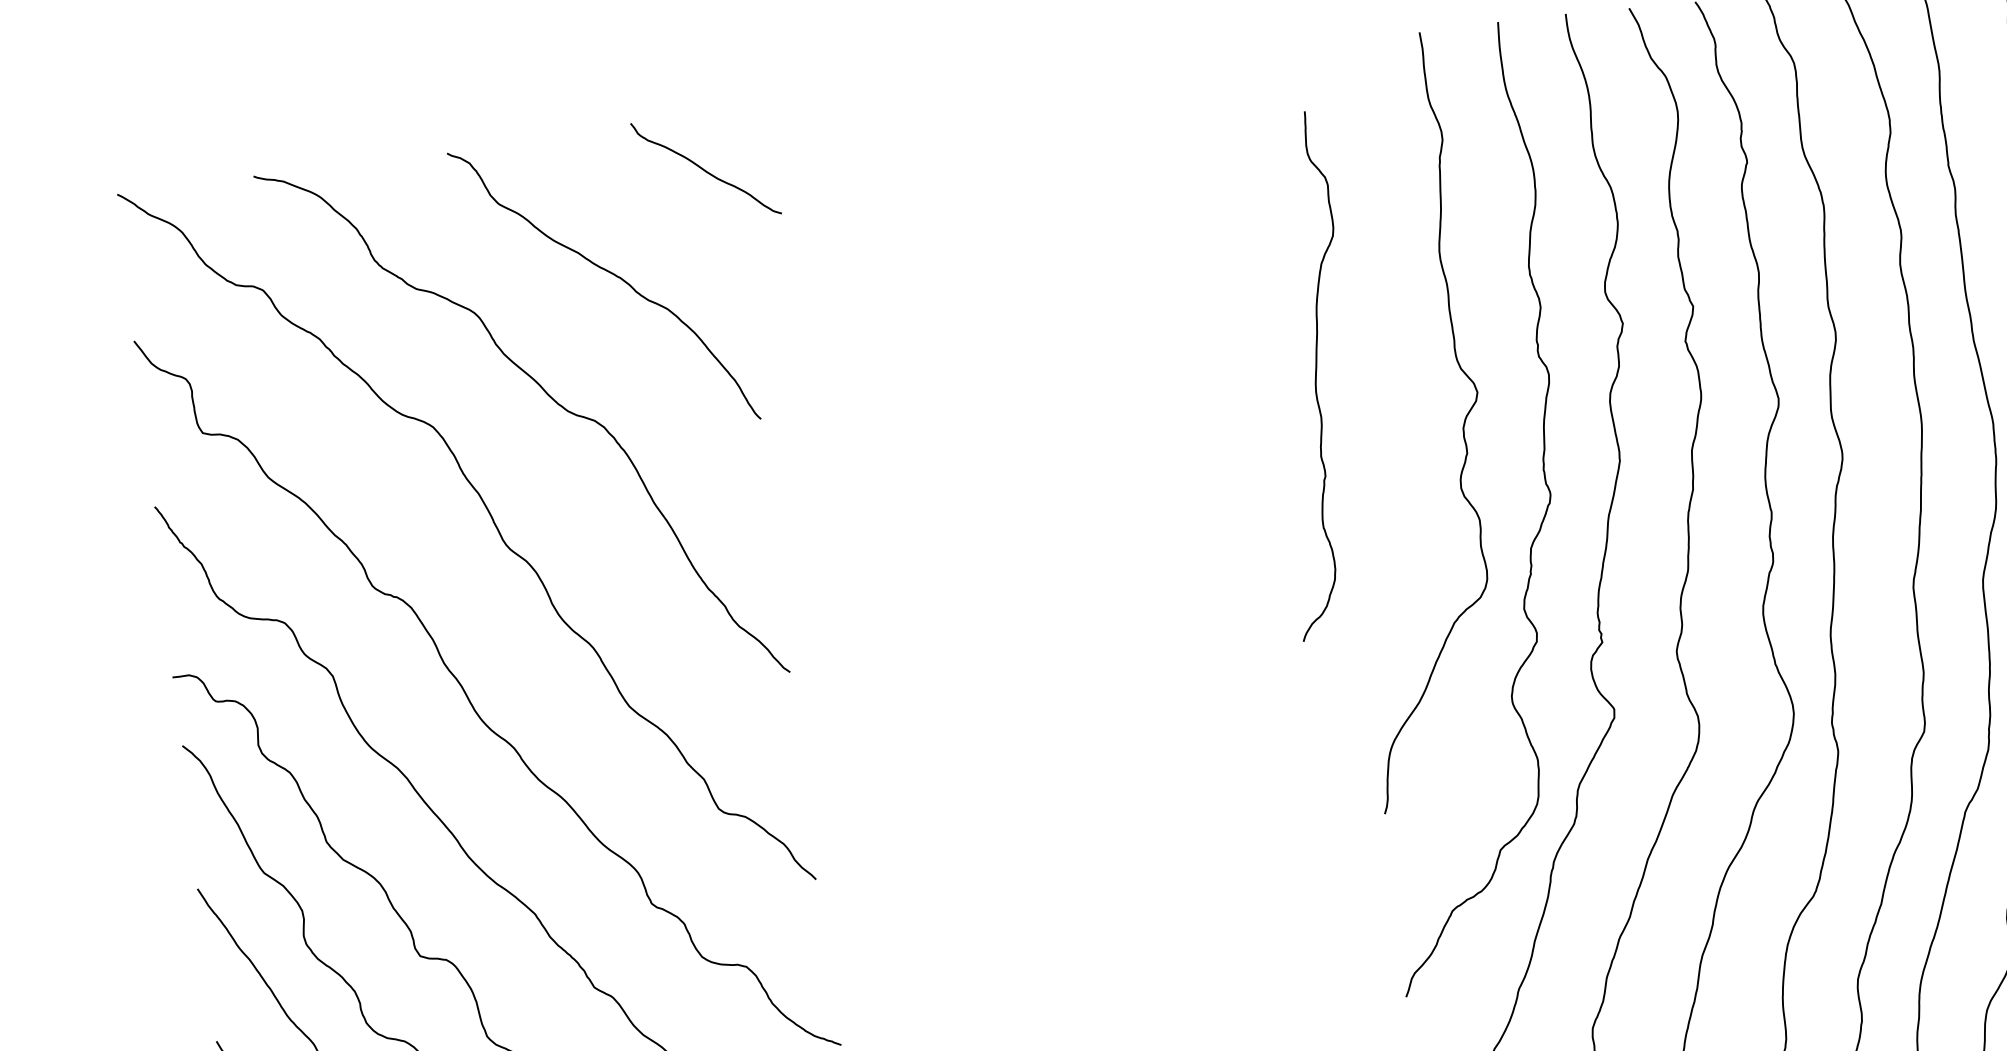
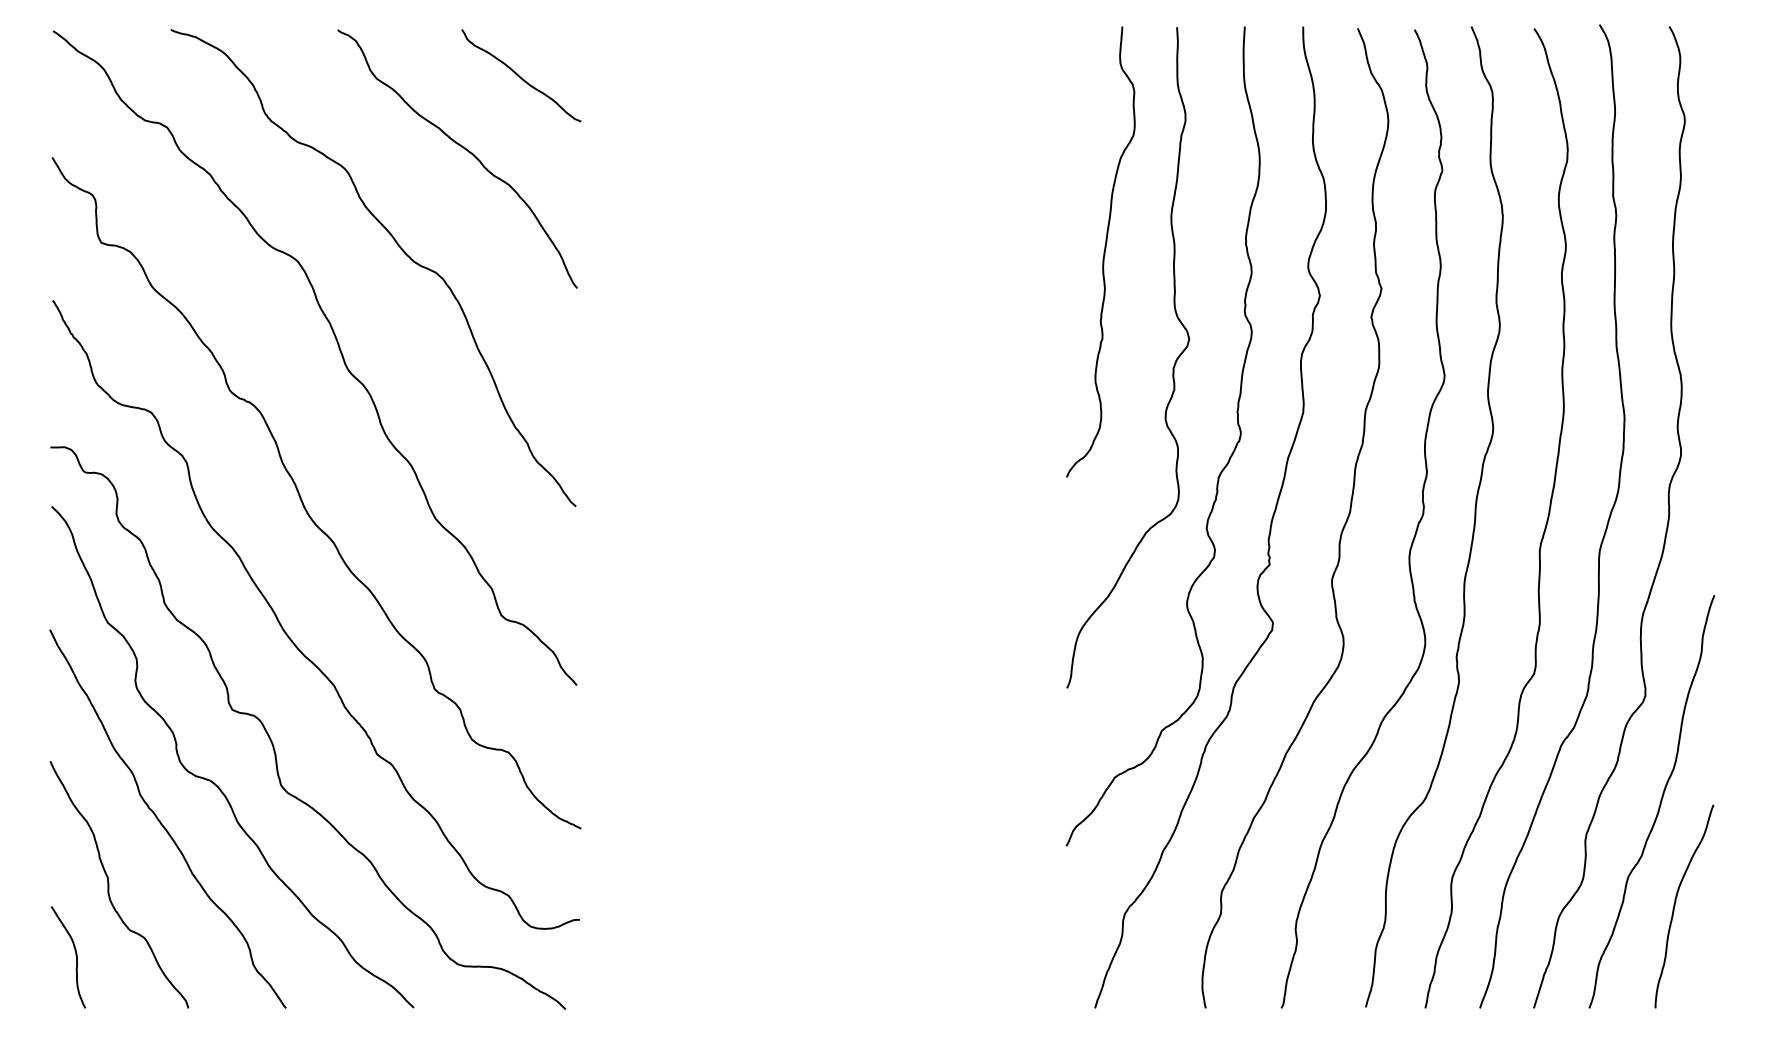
curve: (705, 169) -> (520, 76), moved
curve: (1314, 374) -> (1103, 251), moved

